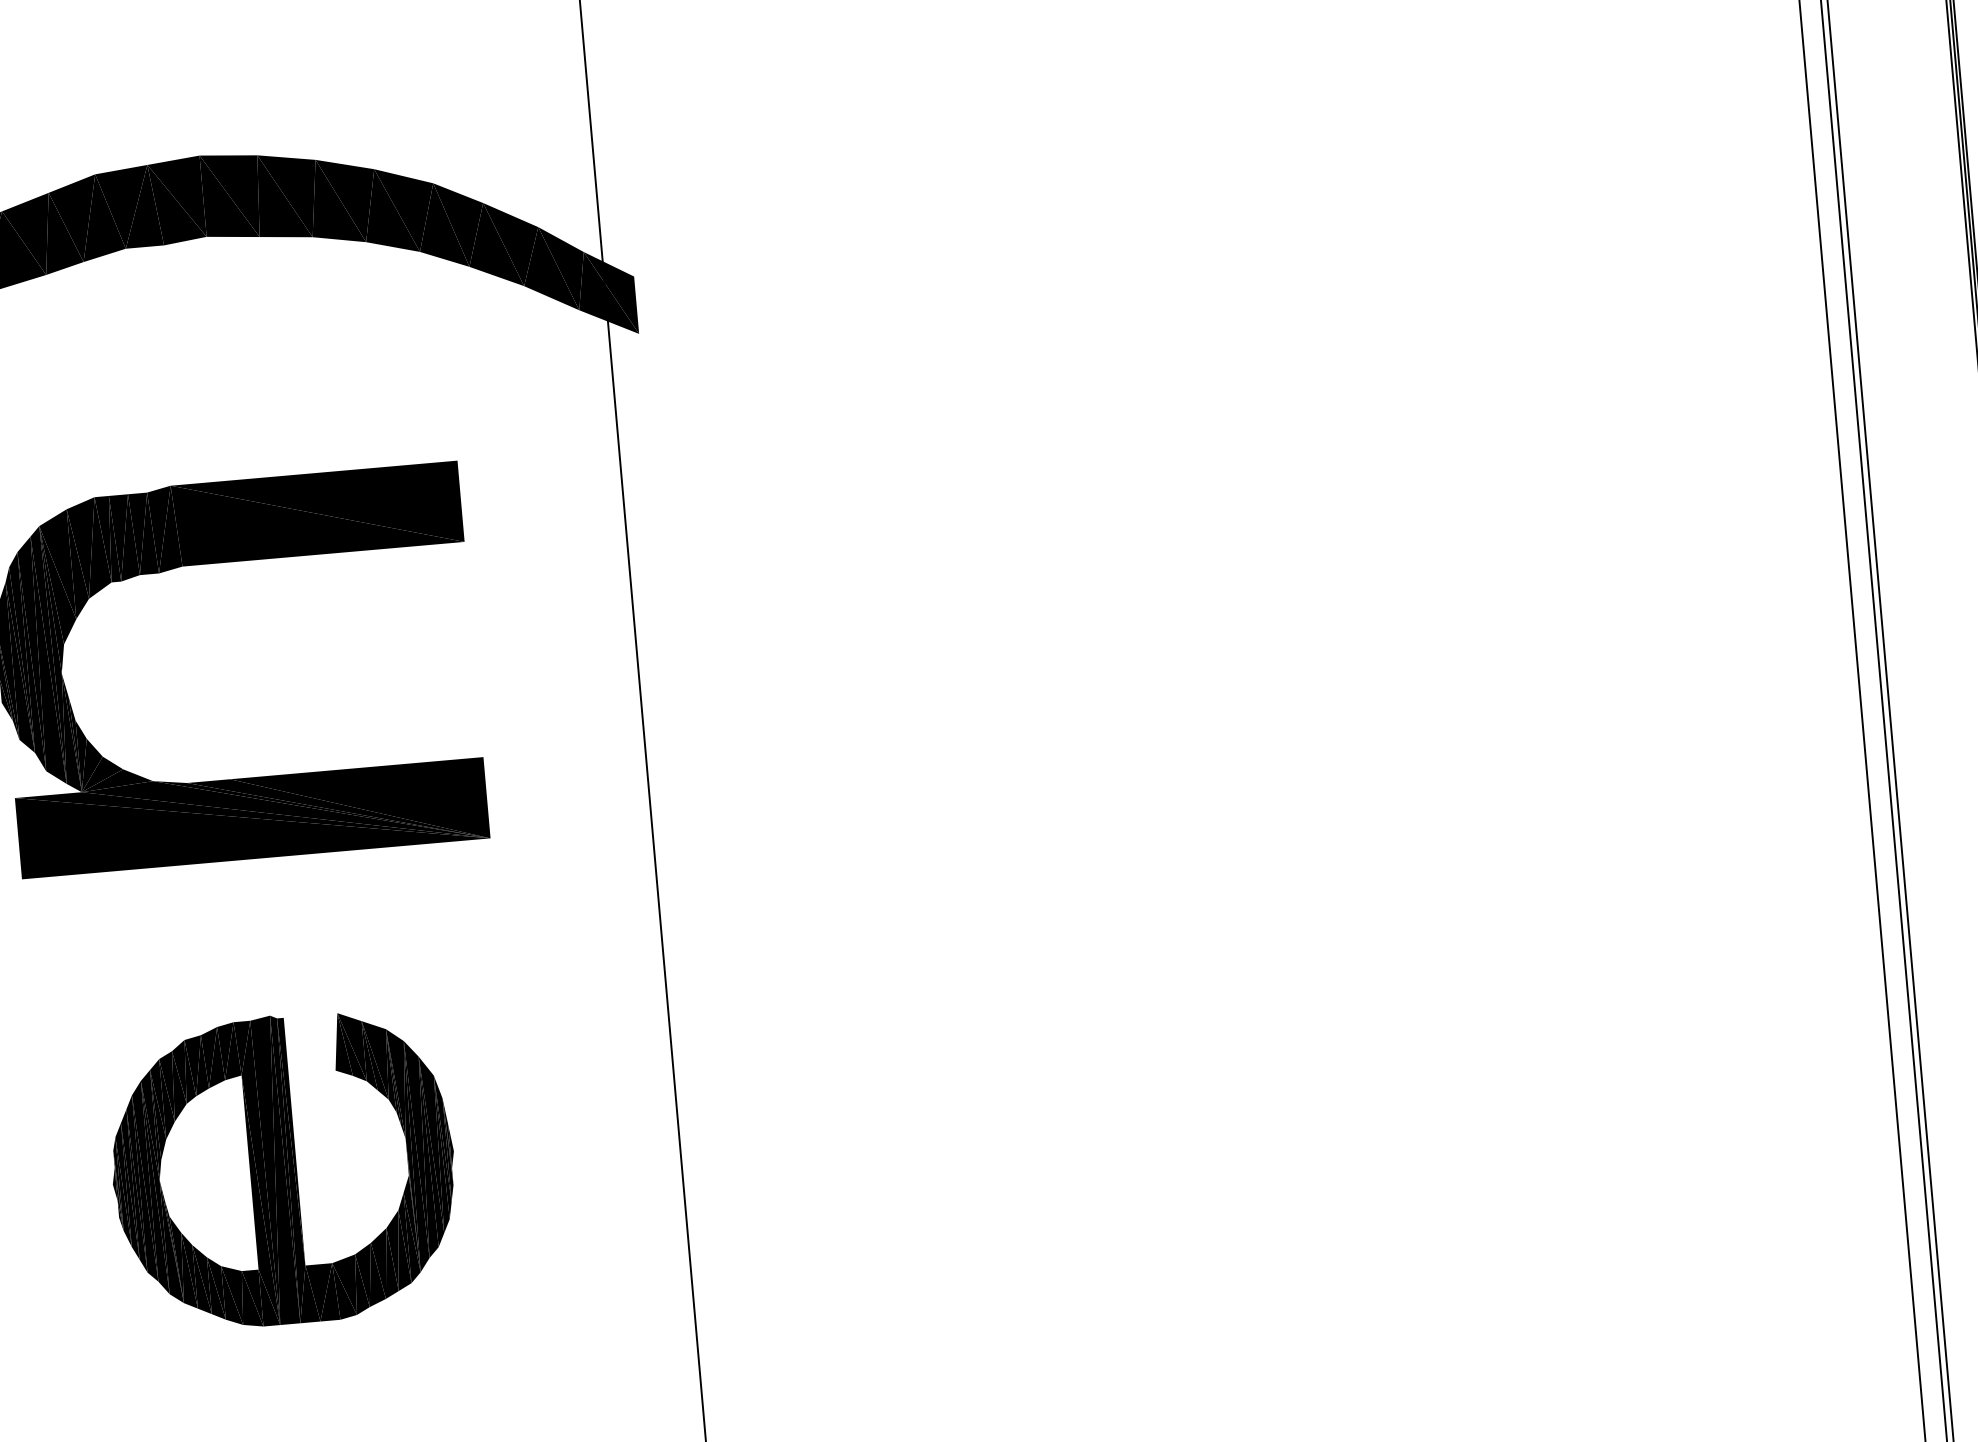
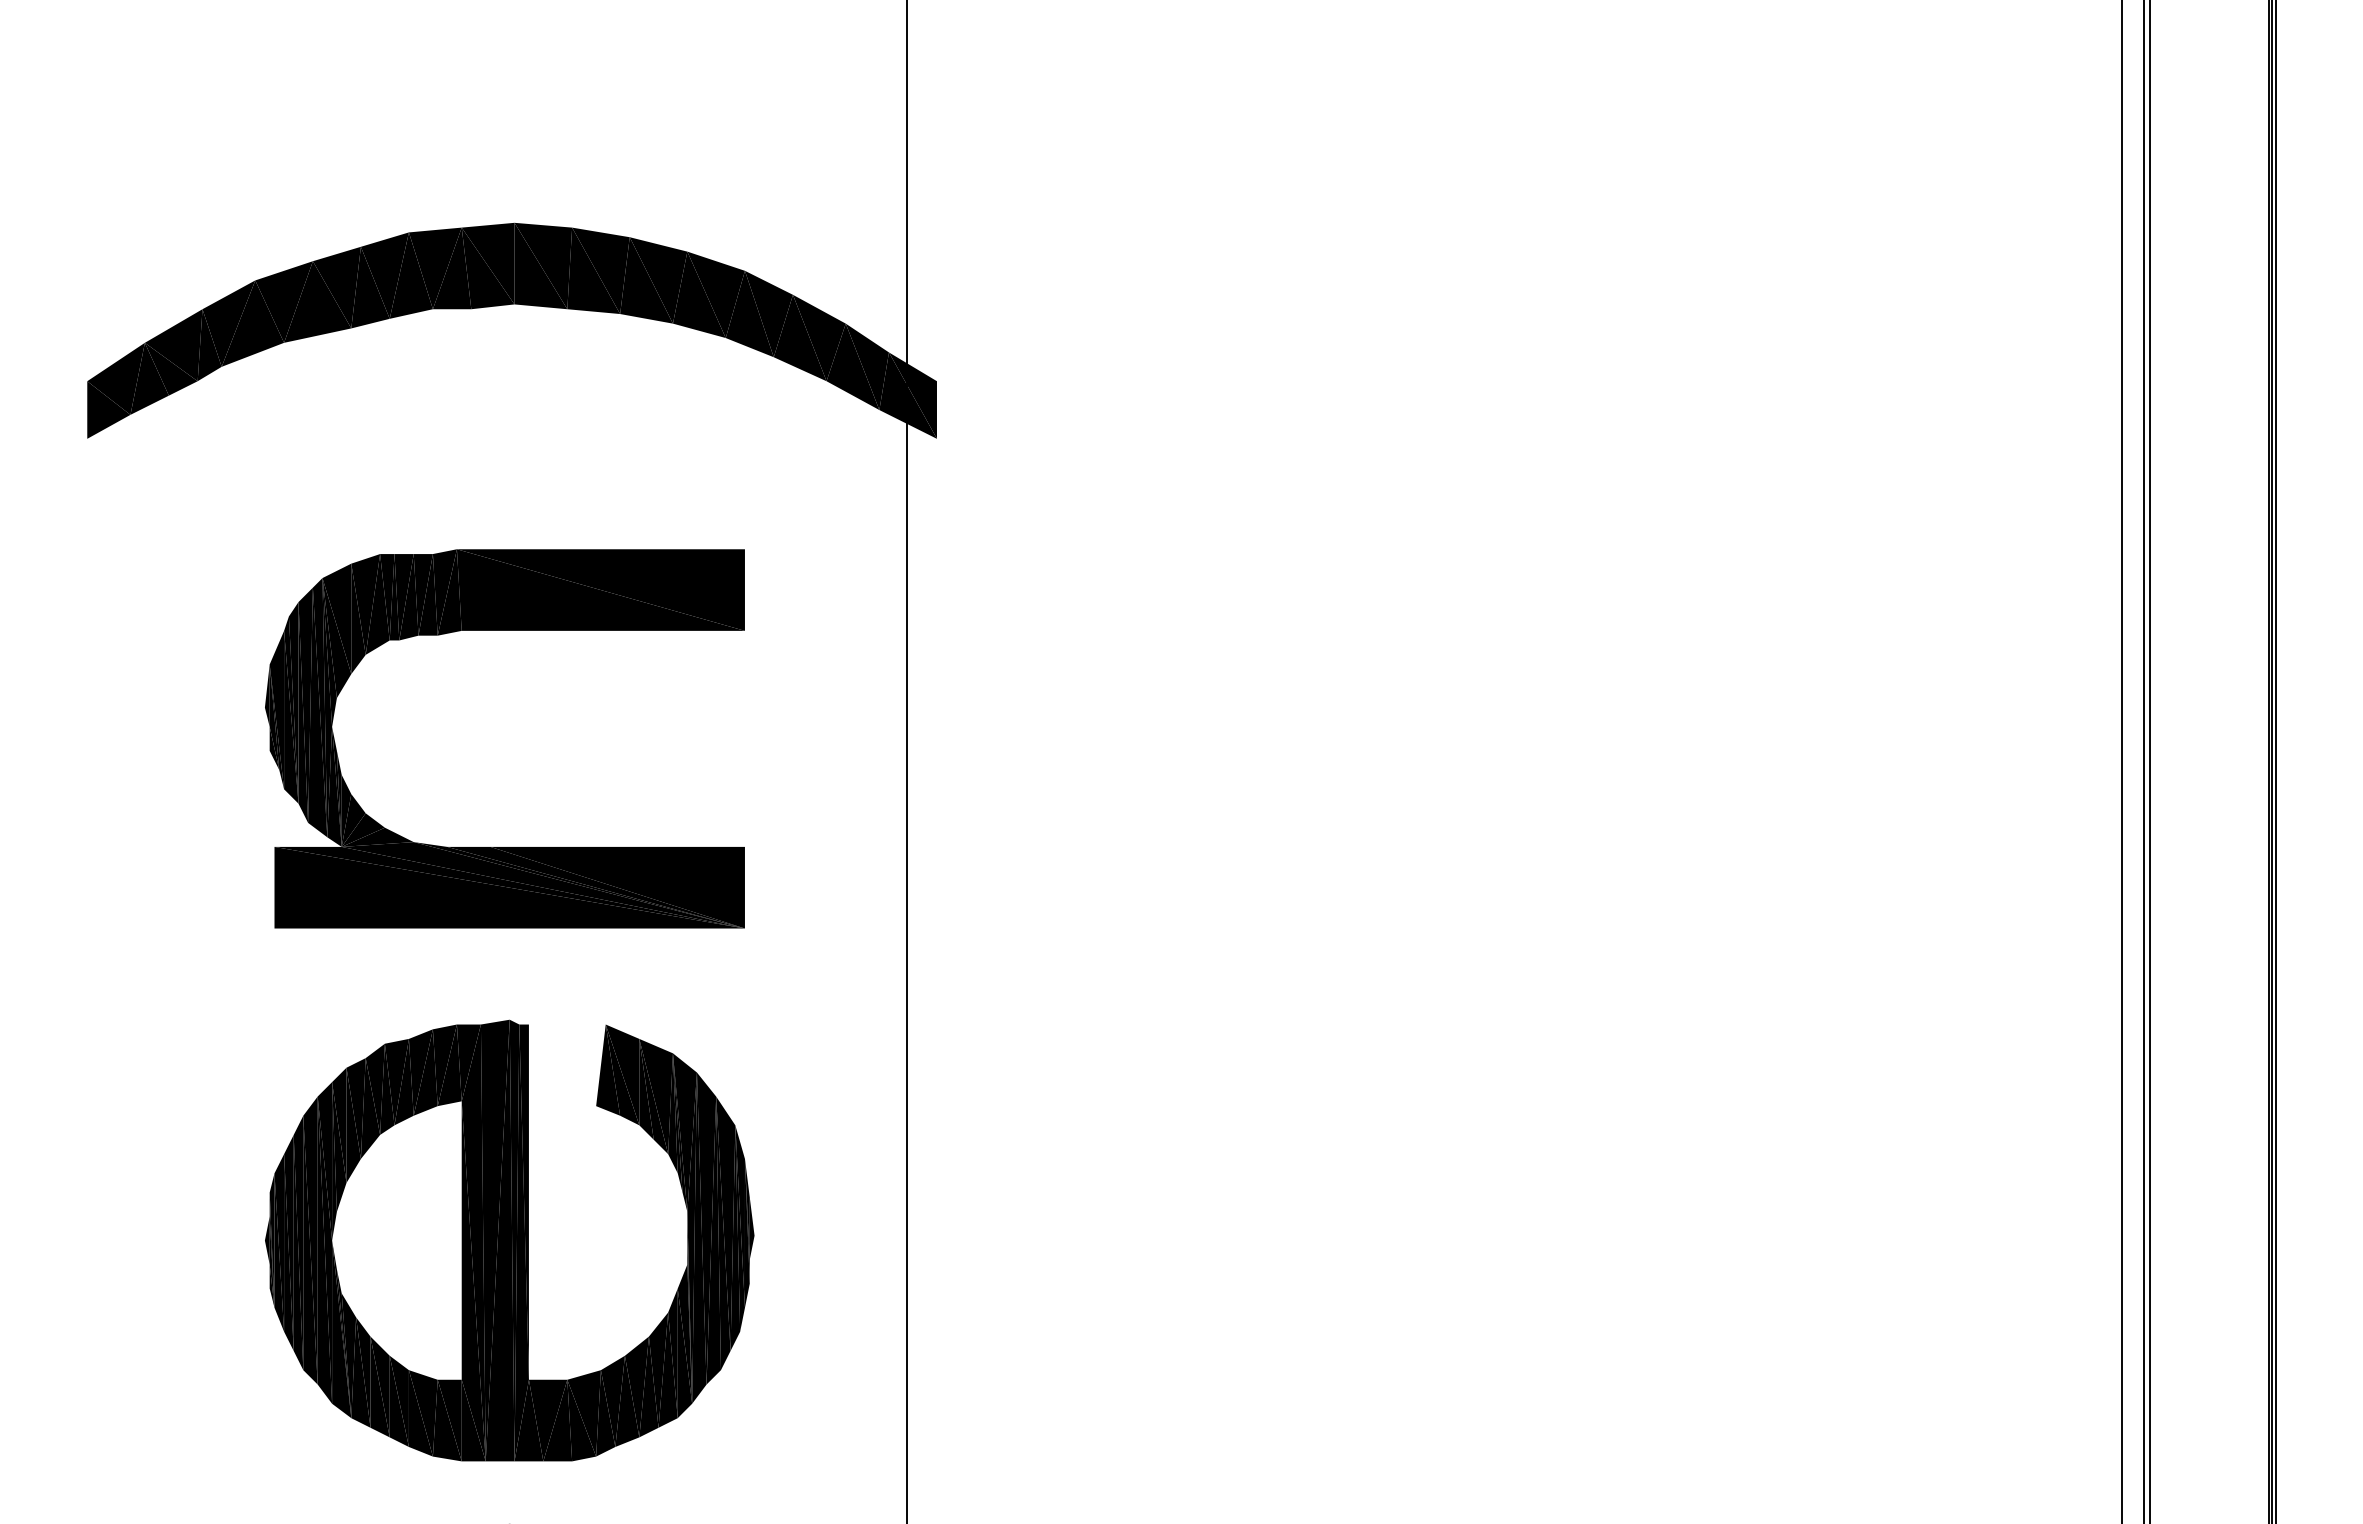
part: (283, 1169) -> (509, 1240), size x1.43

